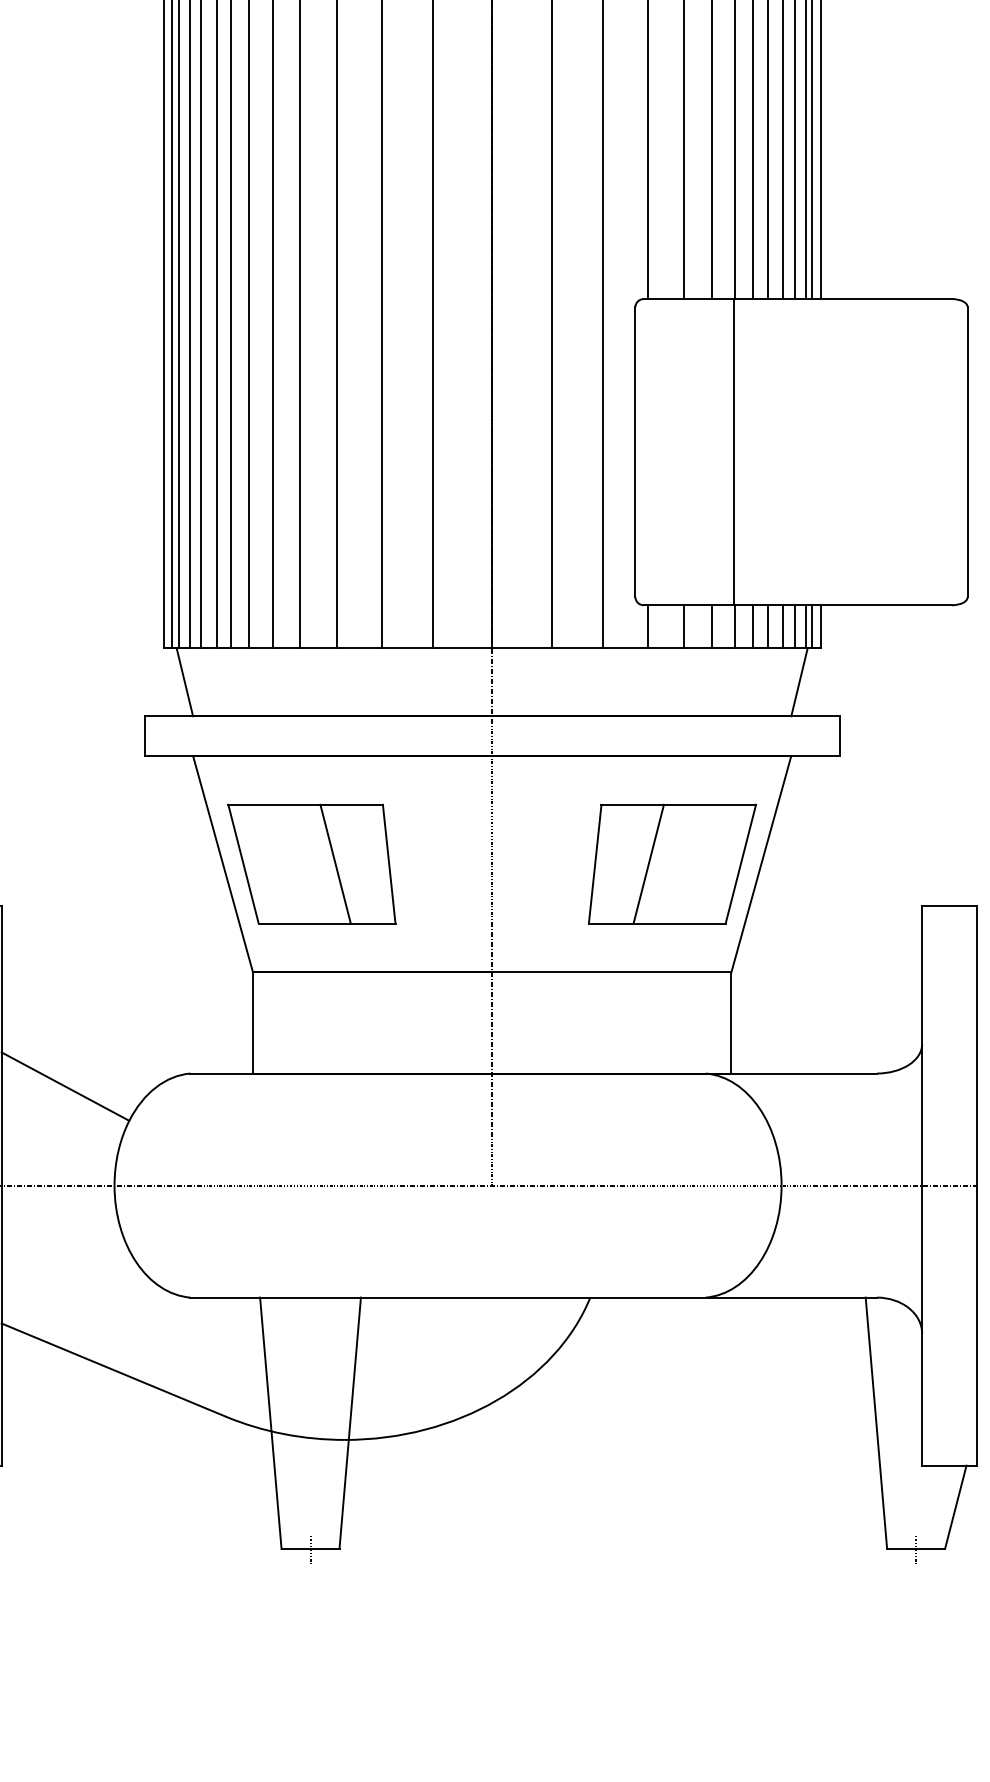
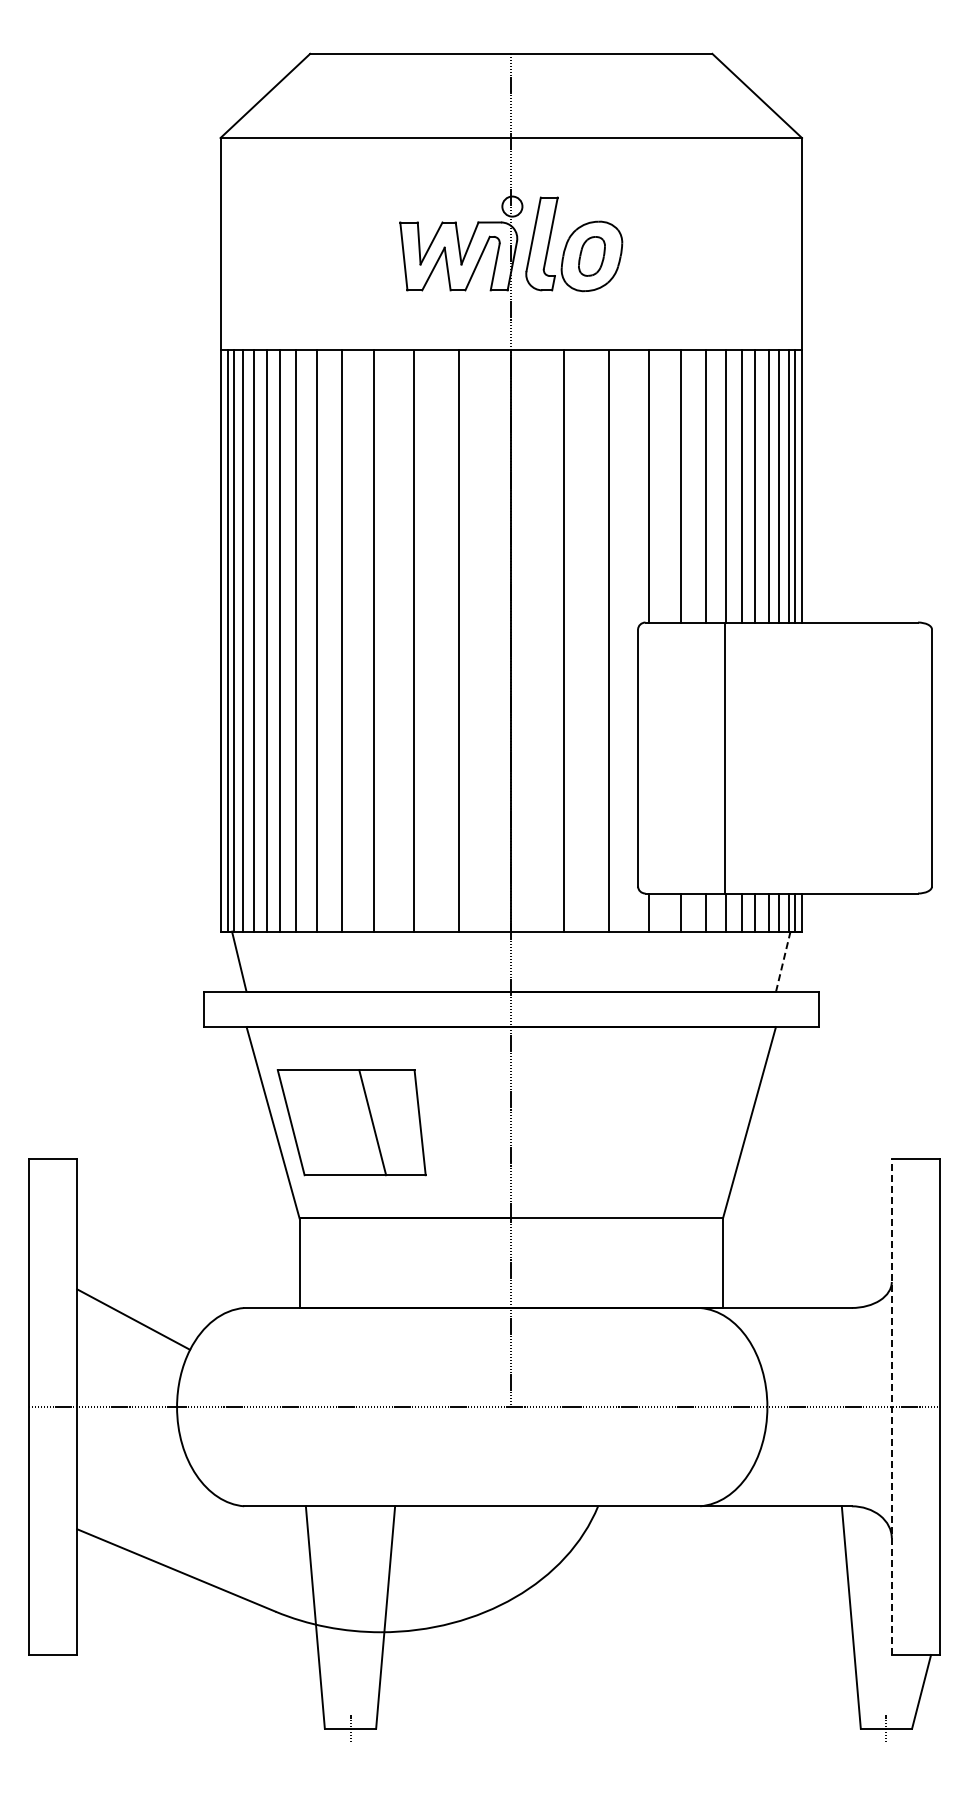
line: (799, 682) -> (783, 961), solid -> dashed
part: (672, 863) -> (670, 1122), removed
line: (921, 1185) -> (891, 1407), solid -> dashed

